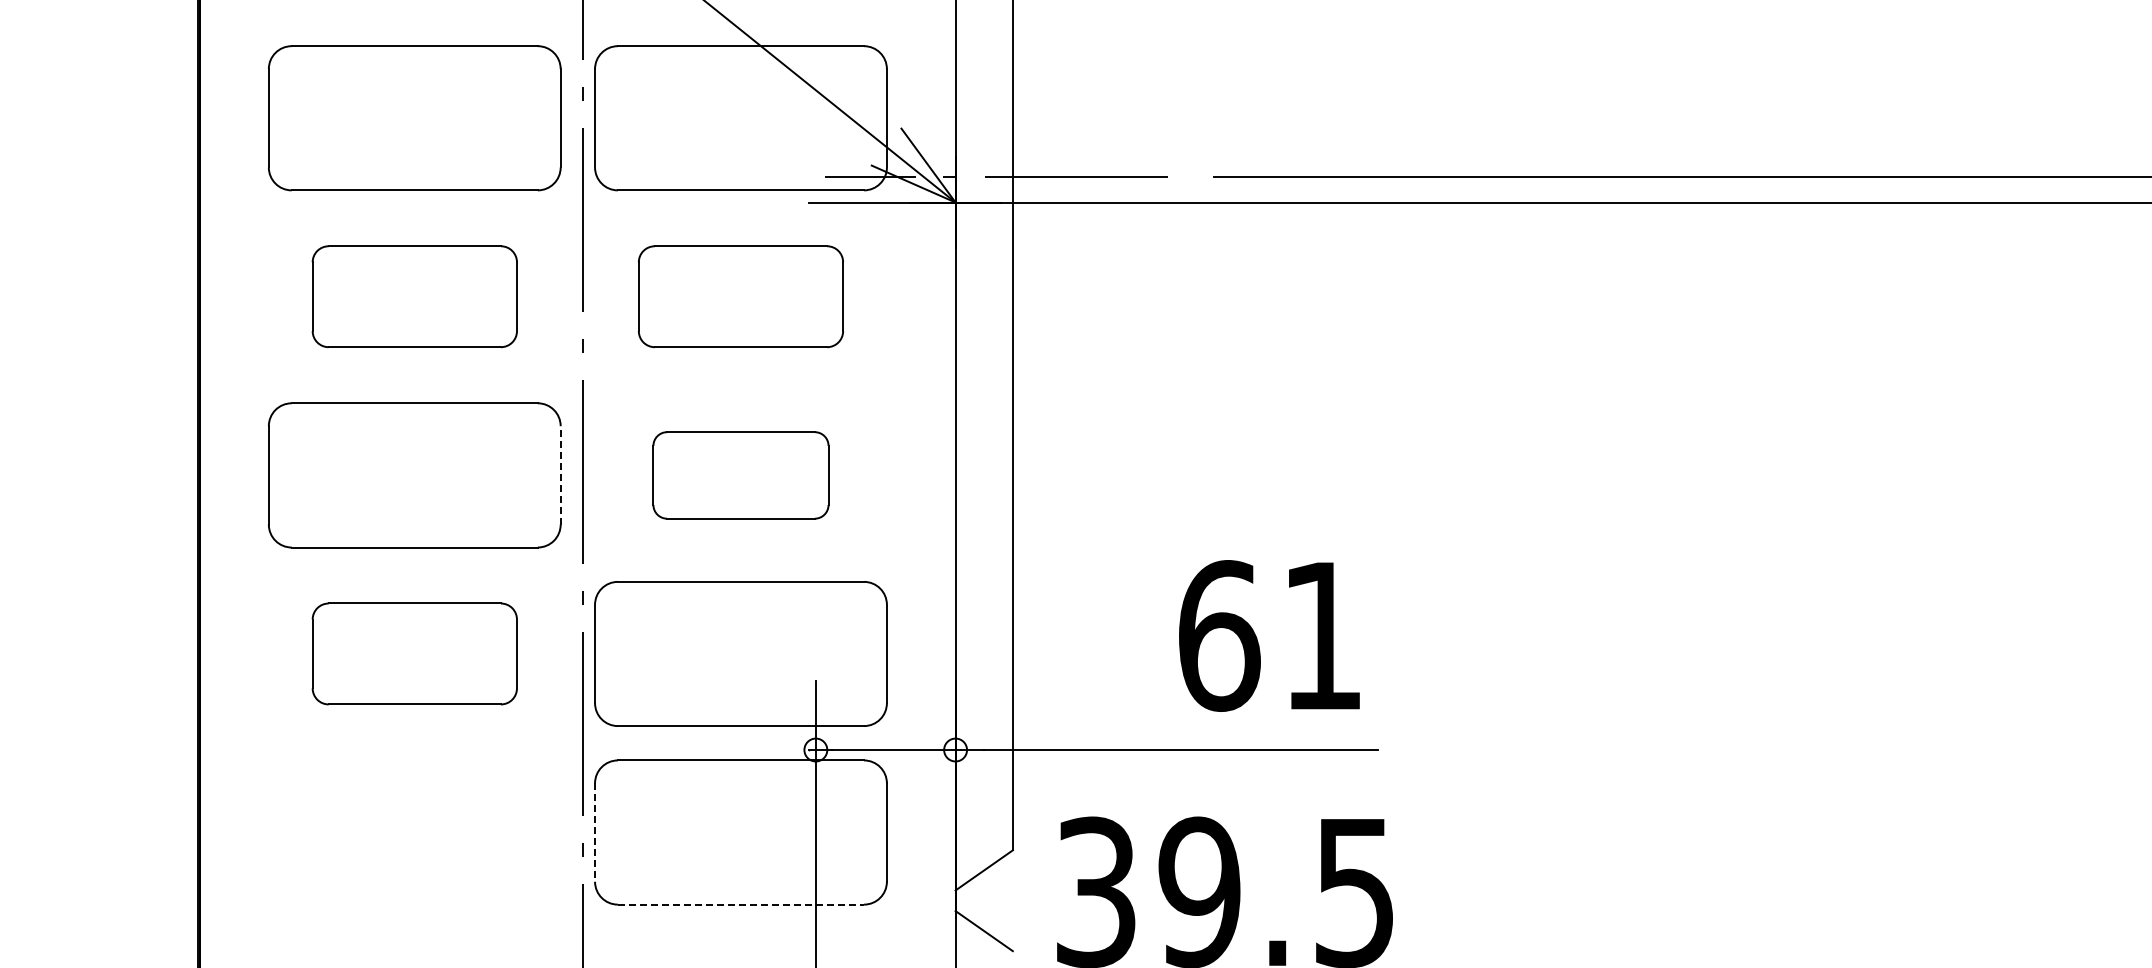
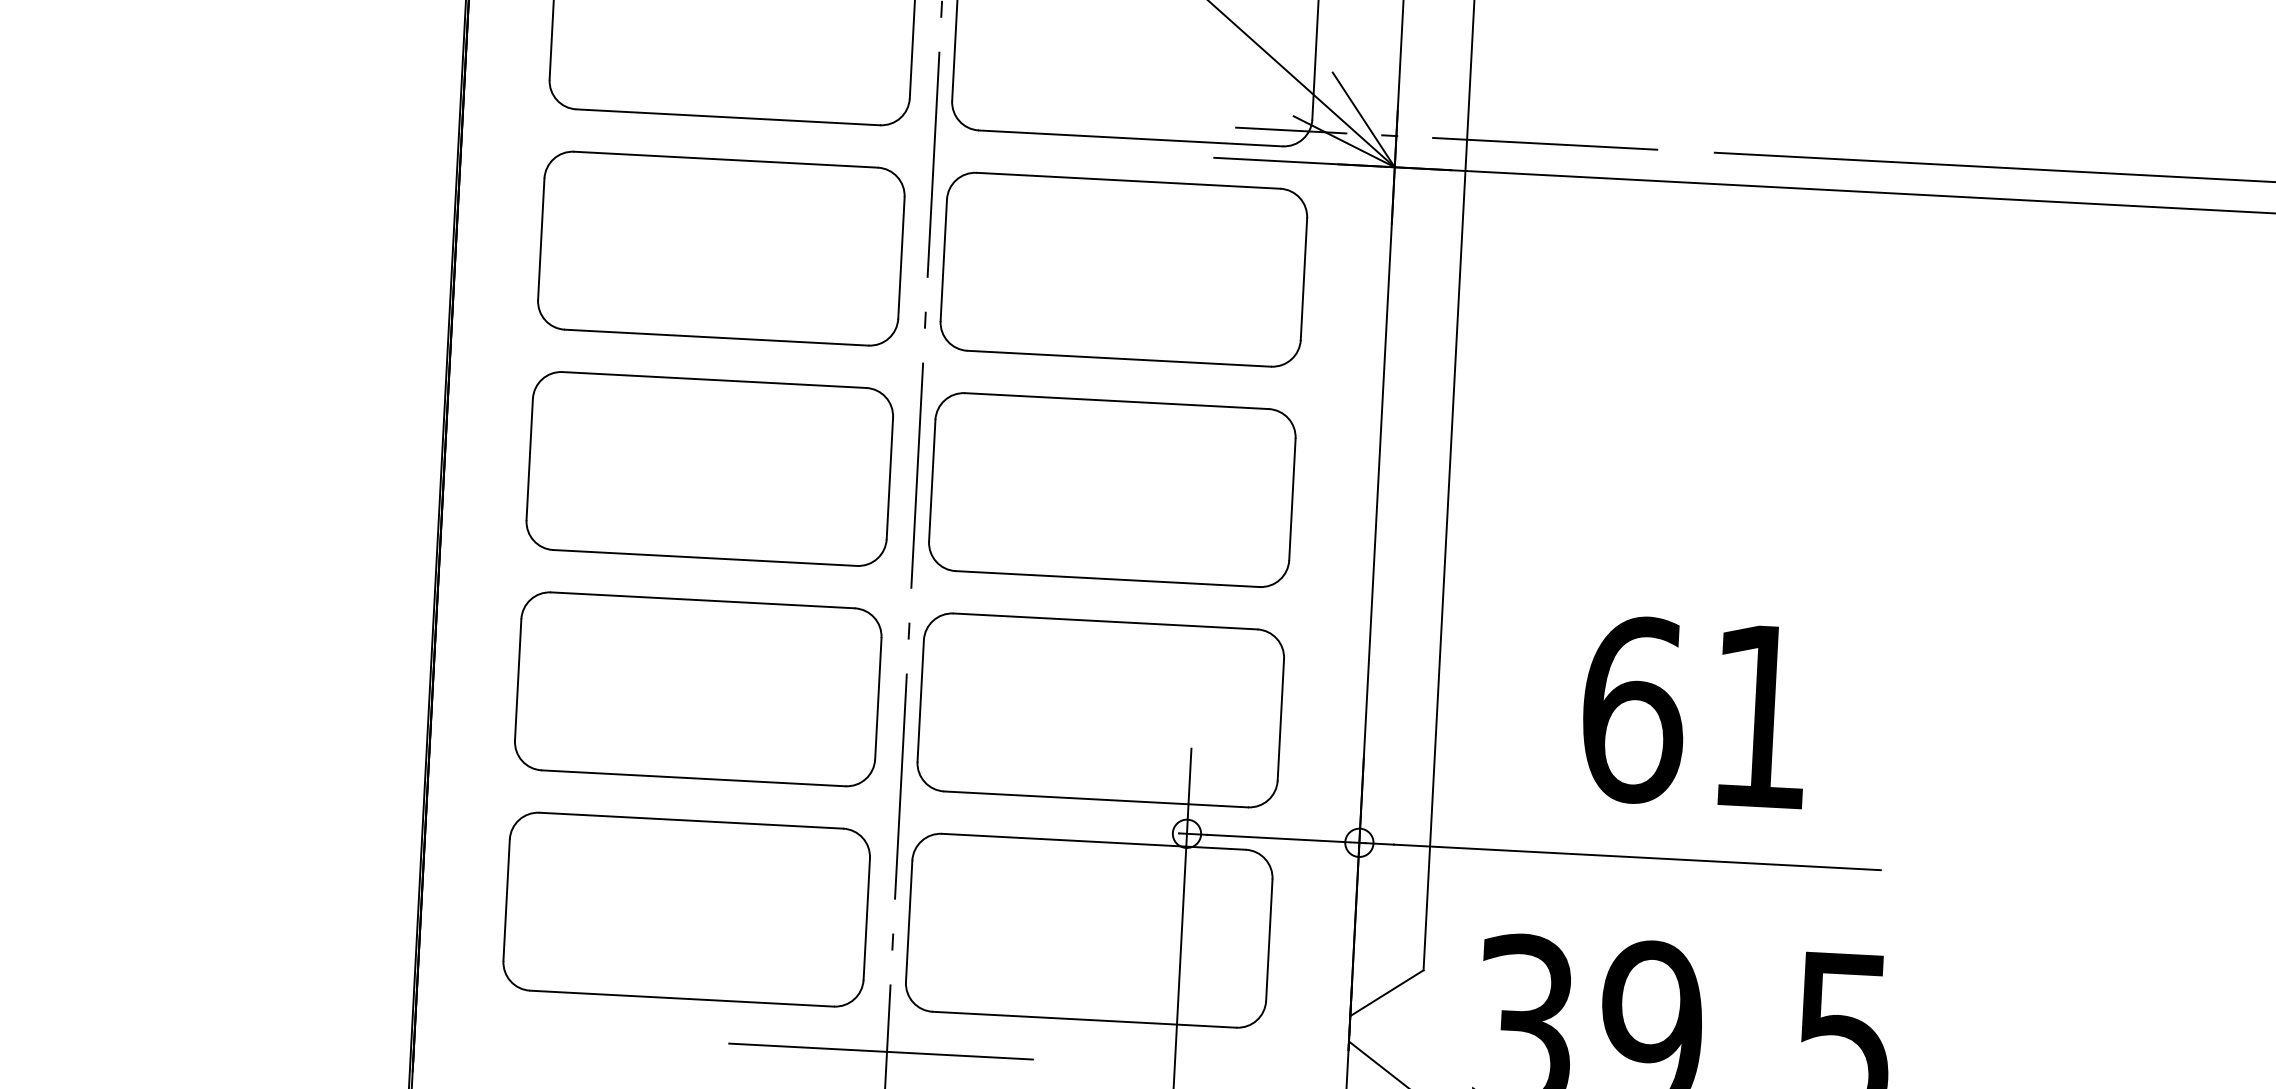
part: (414, 296) -> (721, 248), size x1.43
part: (740, 296) -> (1123, 269), size x1.43
line: (560, 474) -> (889, 477), dashed -> solid
part: (740, 475) -> (1111, 490), size x1.67
text: (1269, 635) -> (1695, 712), moved
part: (414, 653) -> (697, 688), size x1.43
part: (414, 832) -> (686, 909), added
line: (595, 833) -> (909, 922), dashed -> solid
line: (741, 904) -> (1085, 1019), dashed -> solid
line: (577, 938) -> (880, 1050), added

